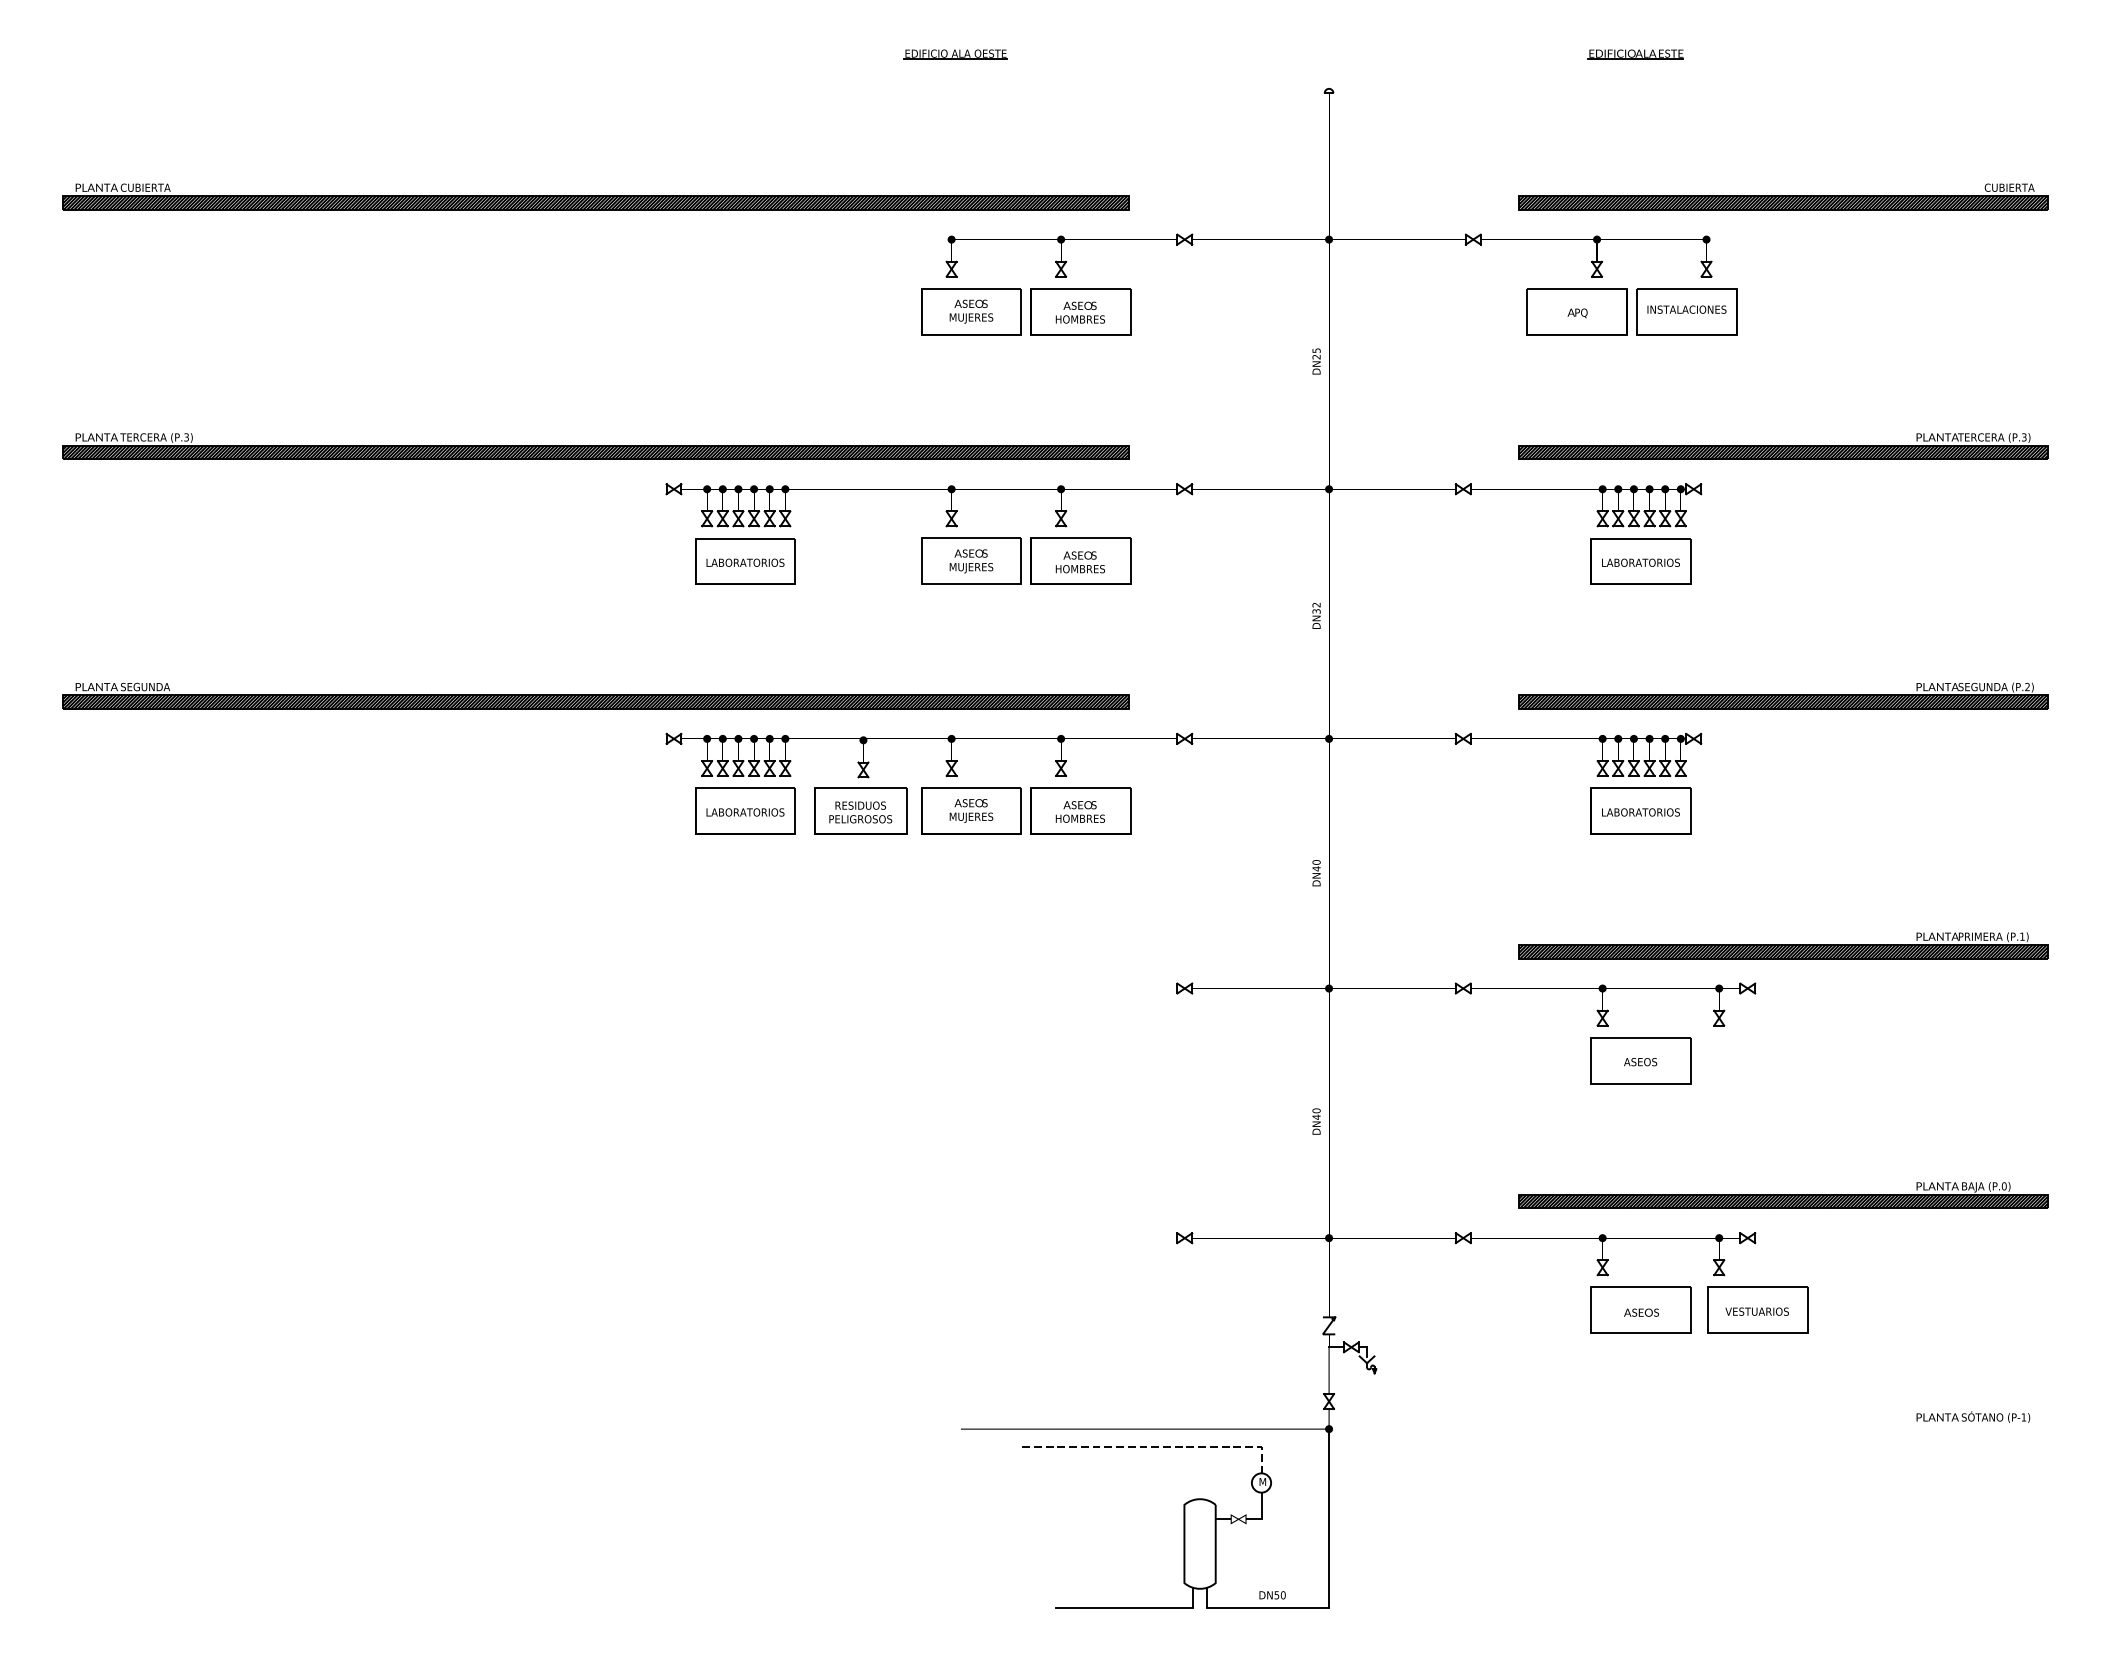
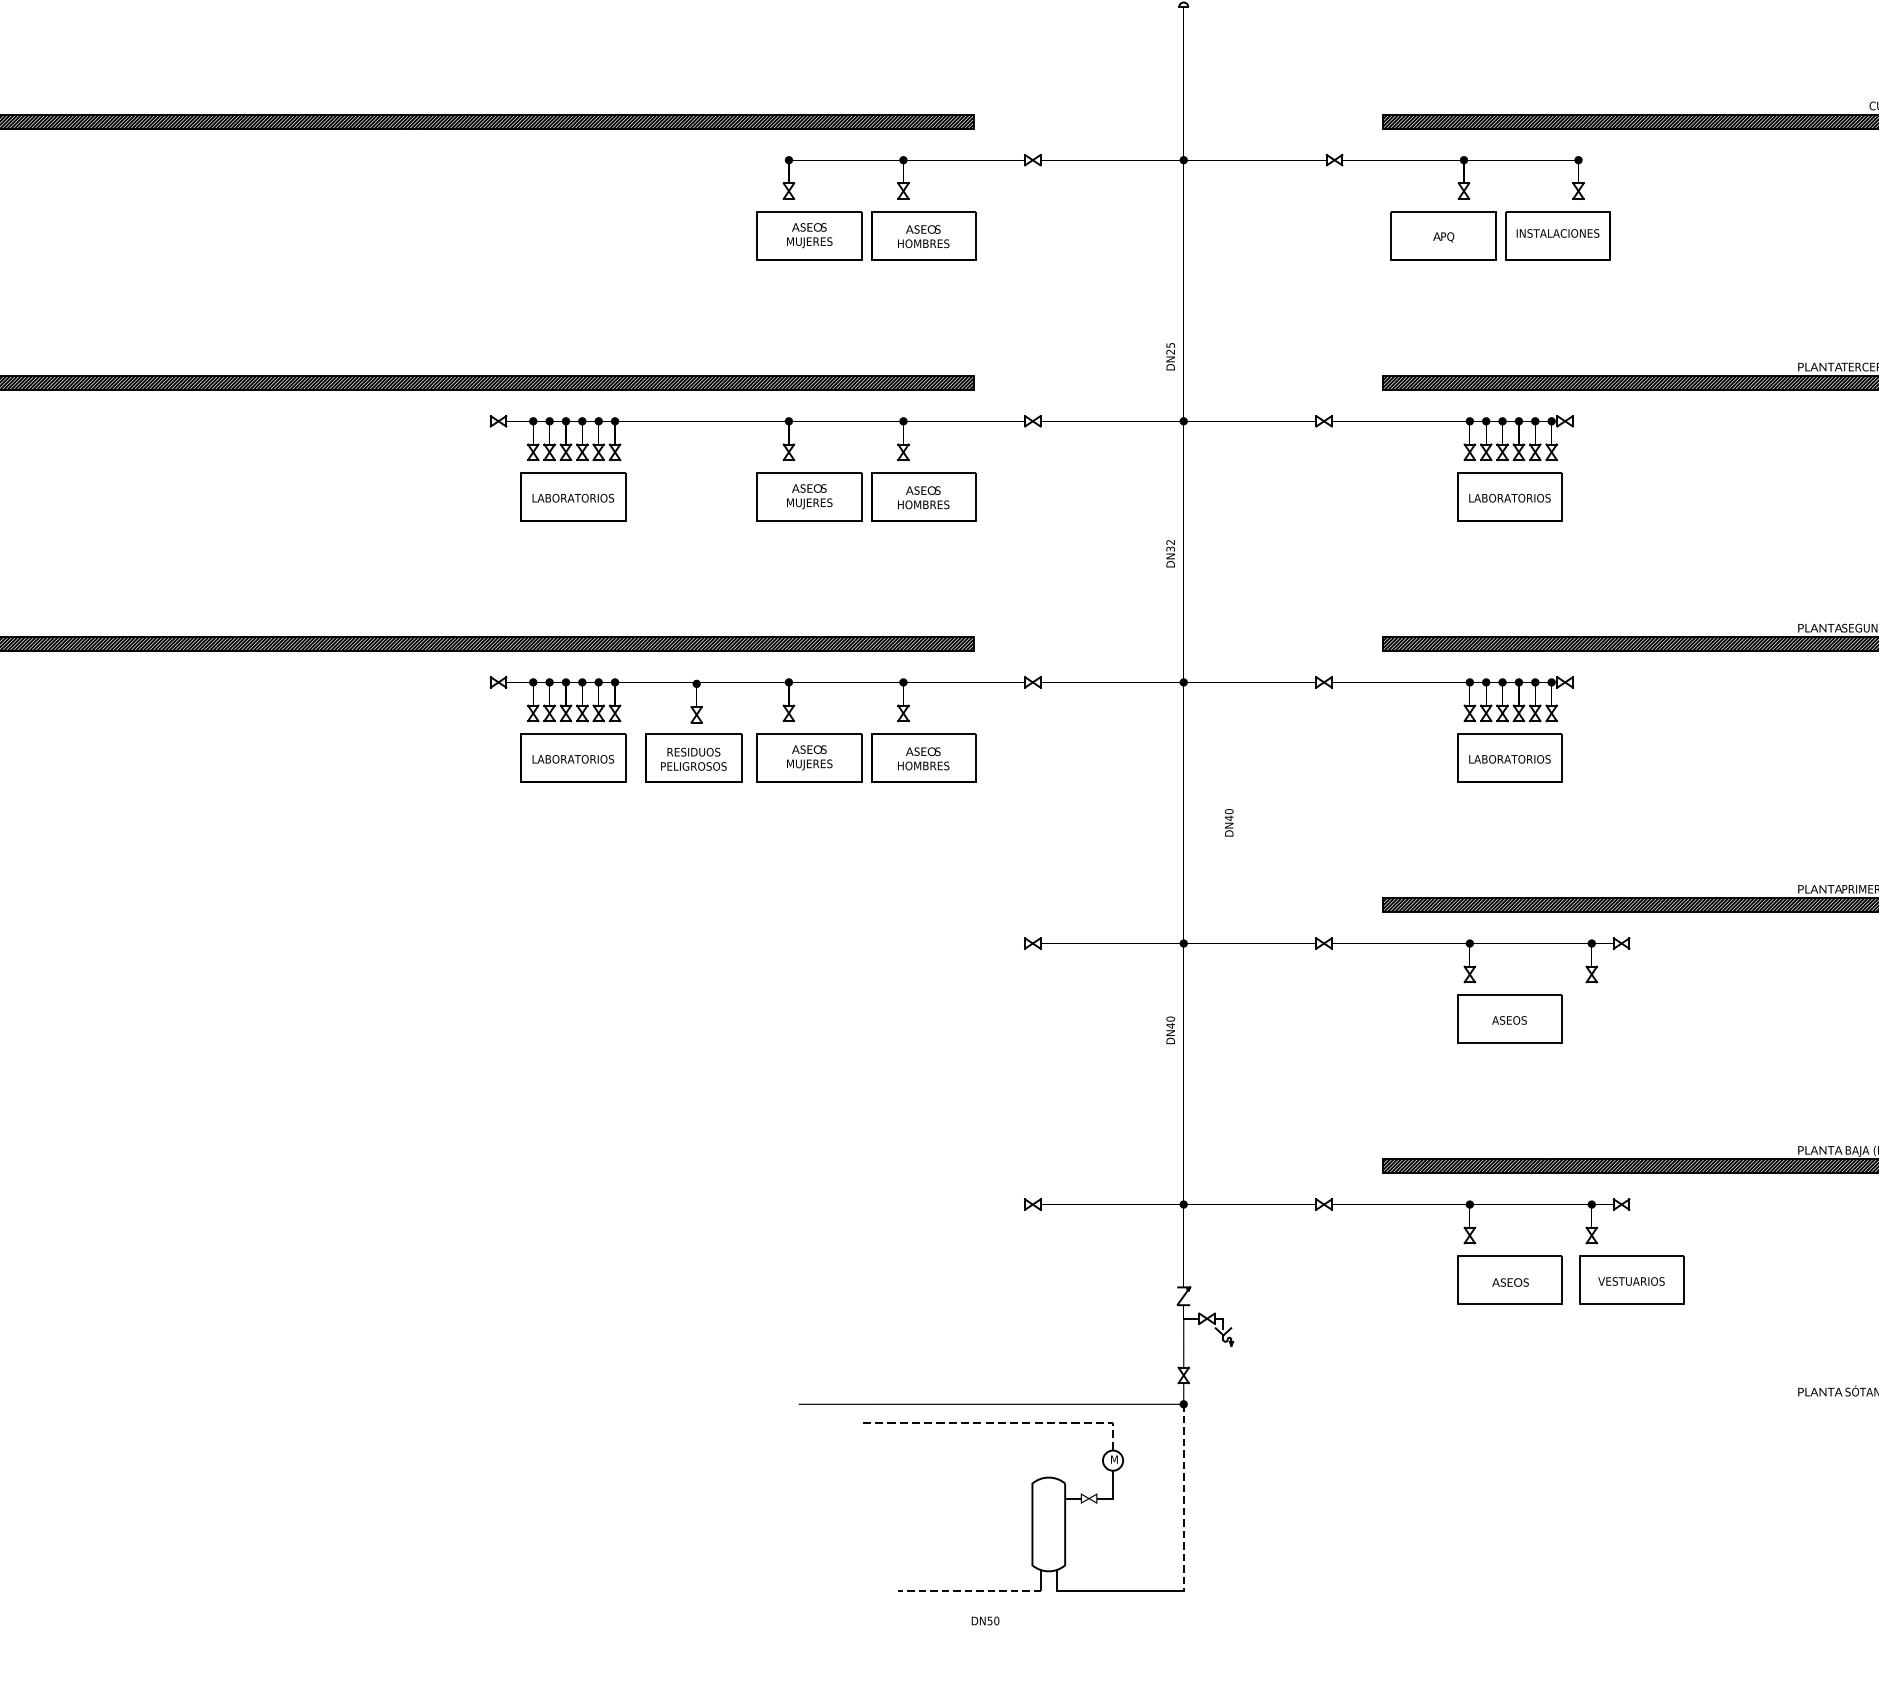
text: (1316, 361) -> (1170, 356), moved
text: (1316, 873) -> (1229, 823), moved
text: (1316, 1121) -> (1170, 1030), moved
line: (1329, 1518) -> (1184, 1497), solid -> dashed
text: (1272, 1595) -> (985, 1621), moved
line: (1123, 1607) -> (968, 1590), solid -> dashed

